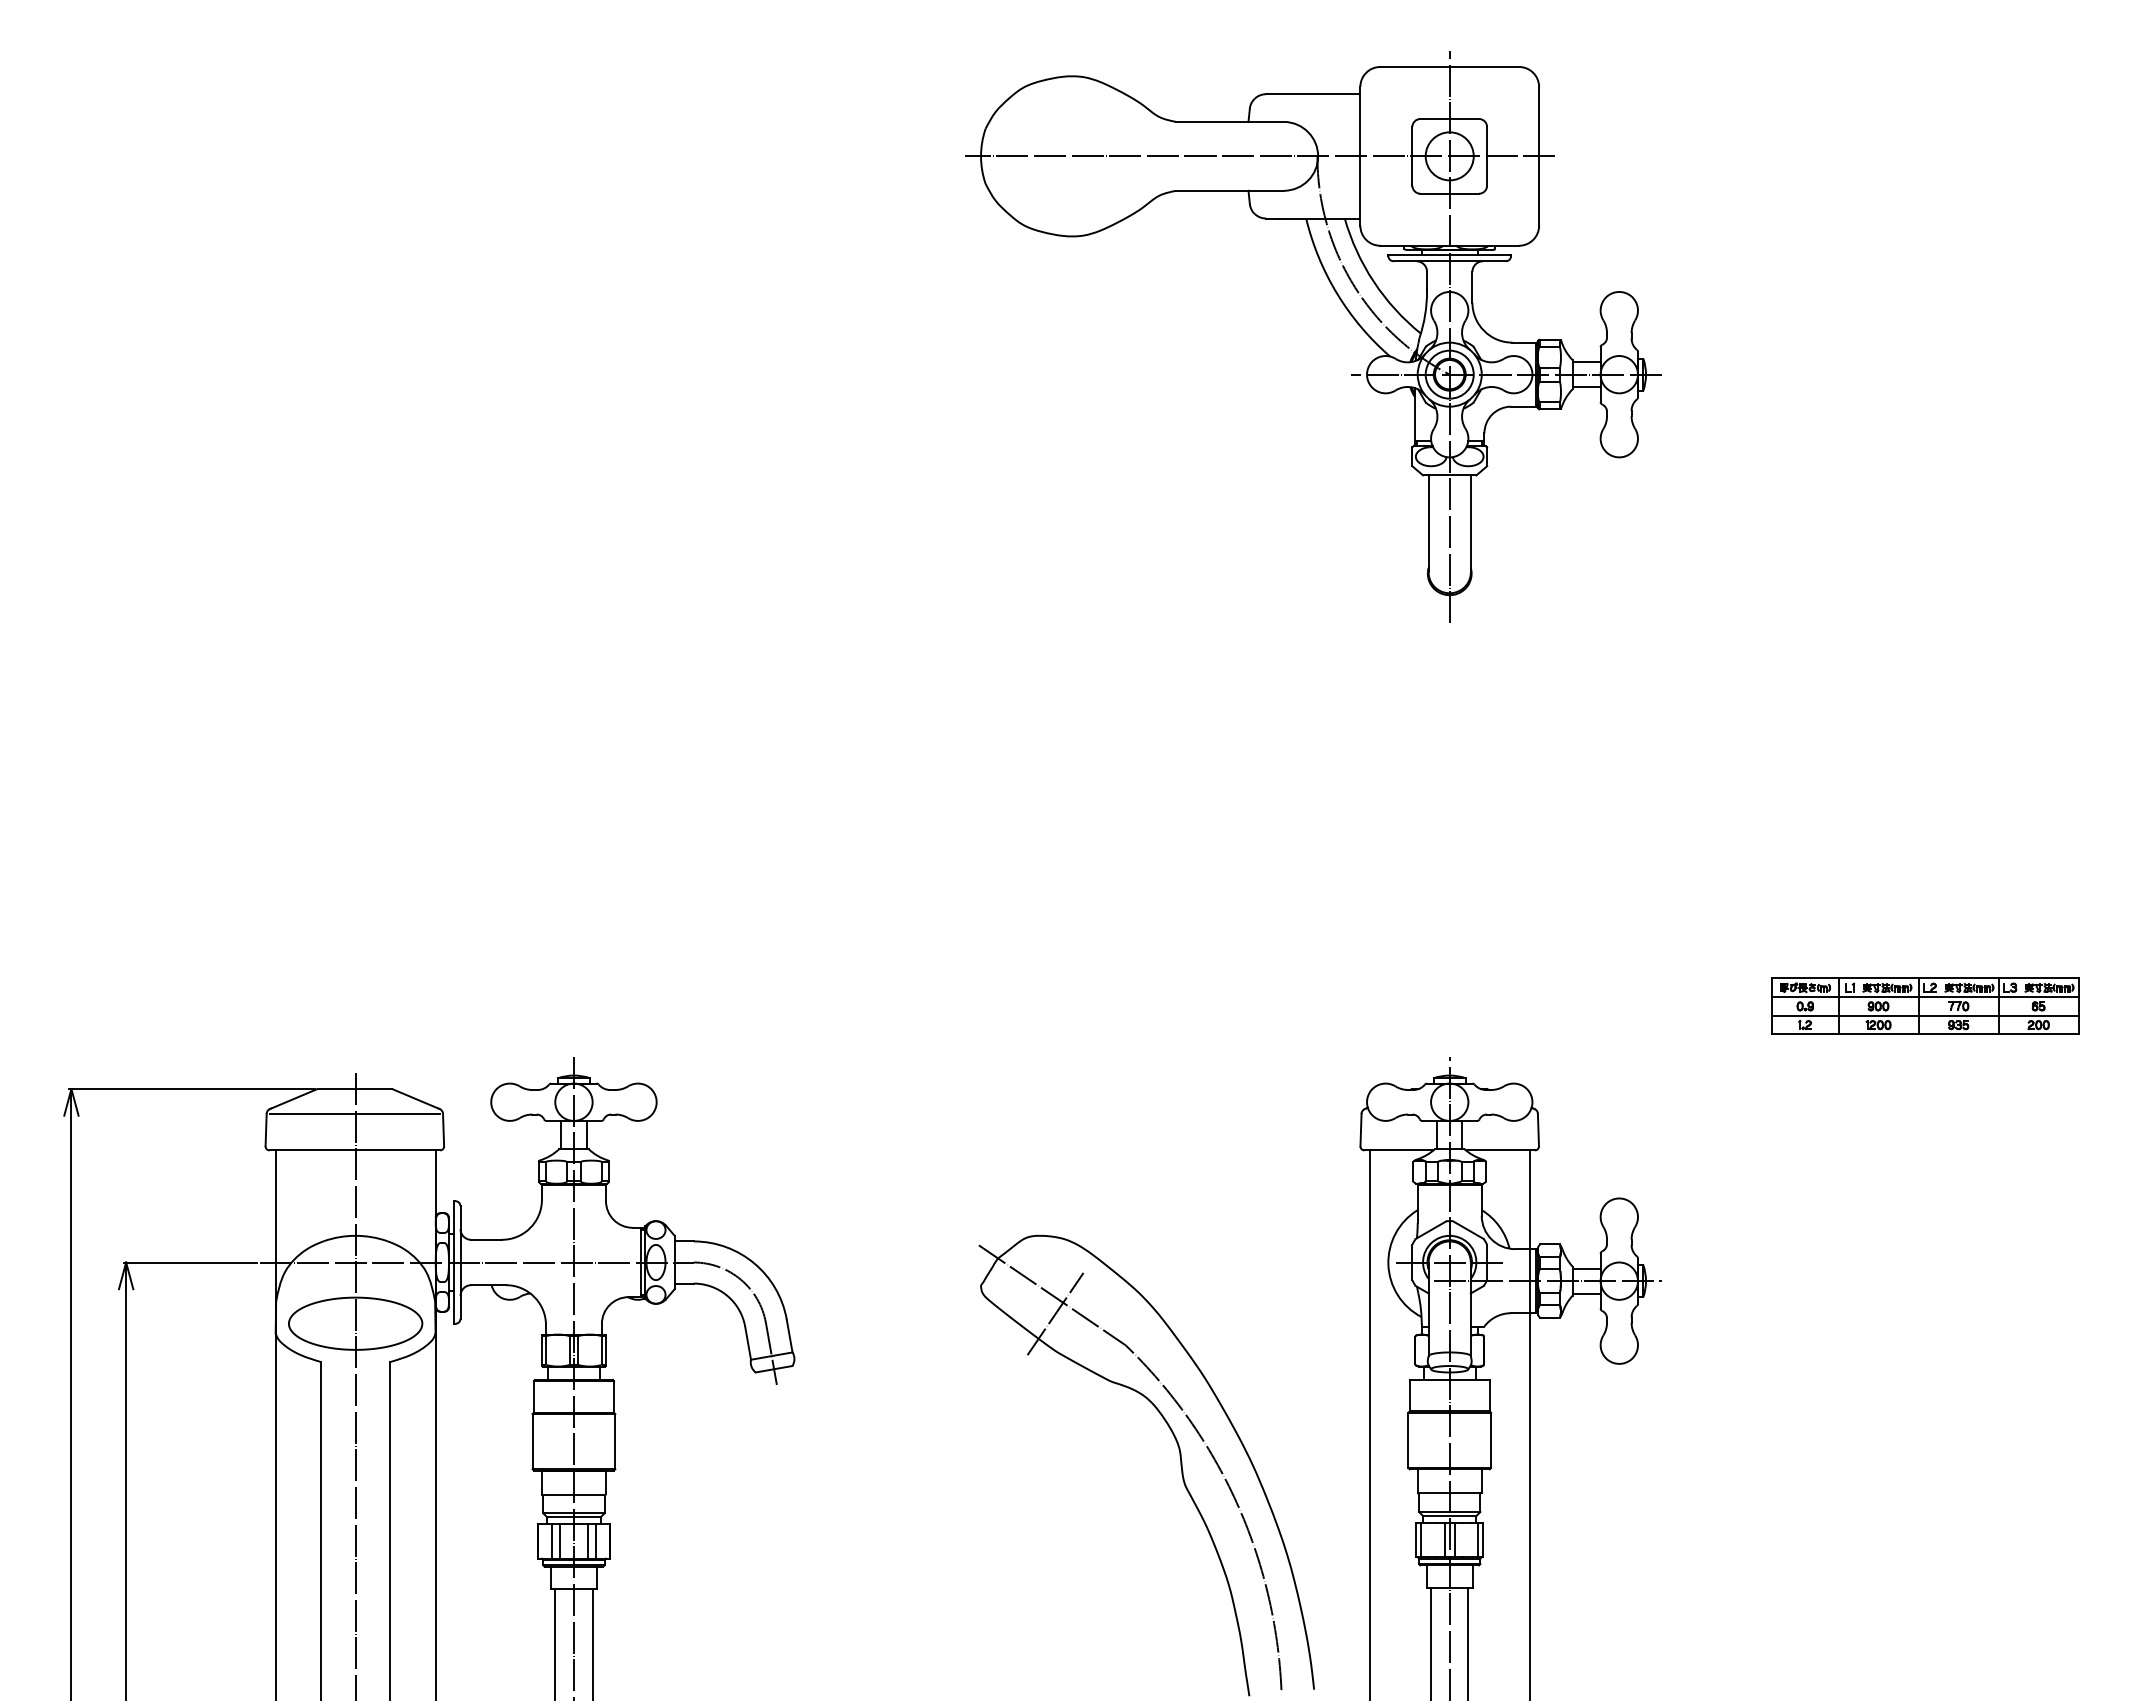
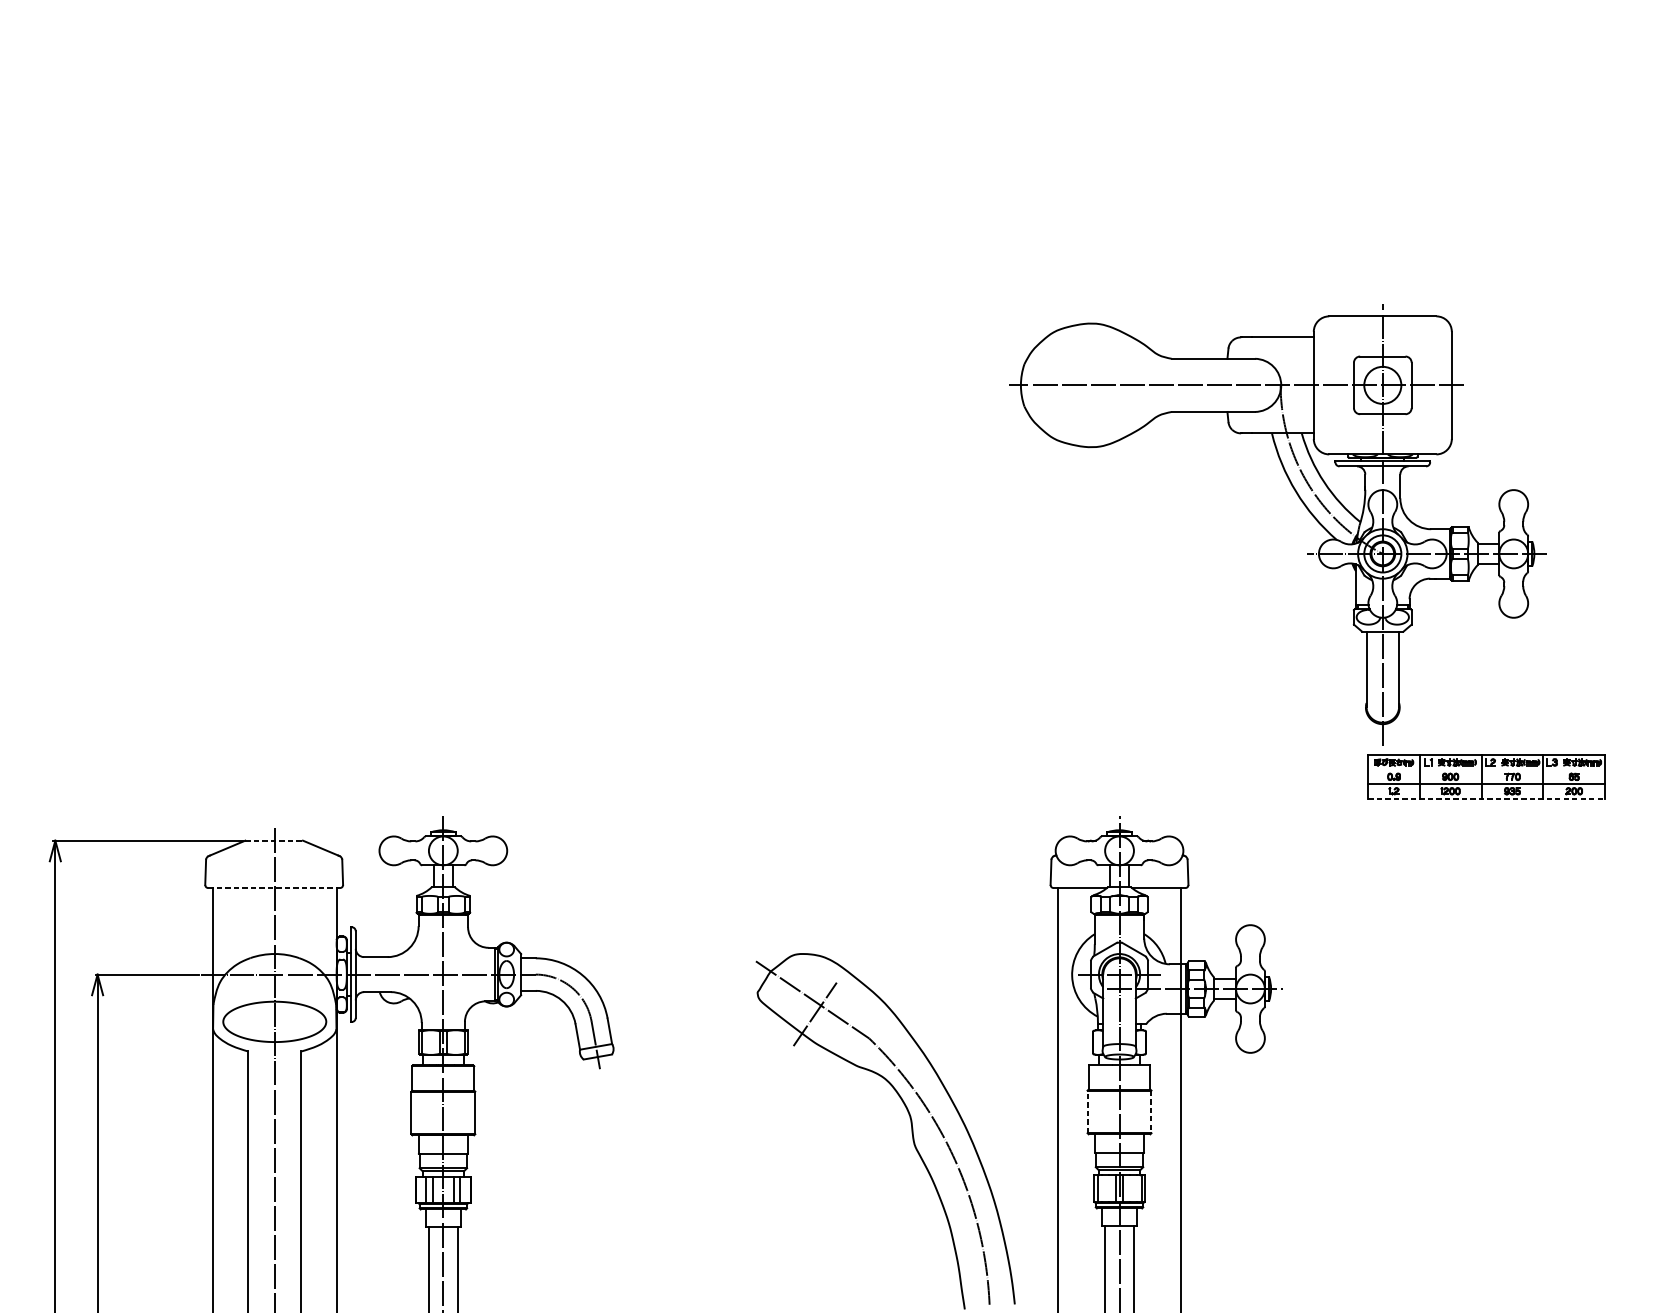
part: (1347, 311) -> (1303, 505), moved
line: (1924, 997) -> (1486, 769), removed
line: (1925, 1034) -> (1486, 798), solid -> dashed
line: (355, 1089) -> (274, 841), solid -> dashed
line: (354, 1113) -> (273, 859), removed
line: (355, 1150) -> (274, 888), solid -> dashed
line: (1408, 1440) -> (1087, 1112), solid -> dashed
line: (1491, 1440) -> (1151, 1112), solid -> dashed

